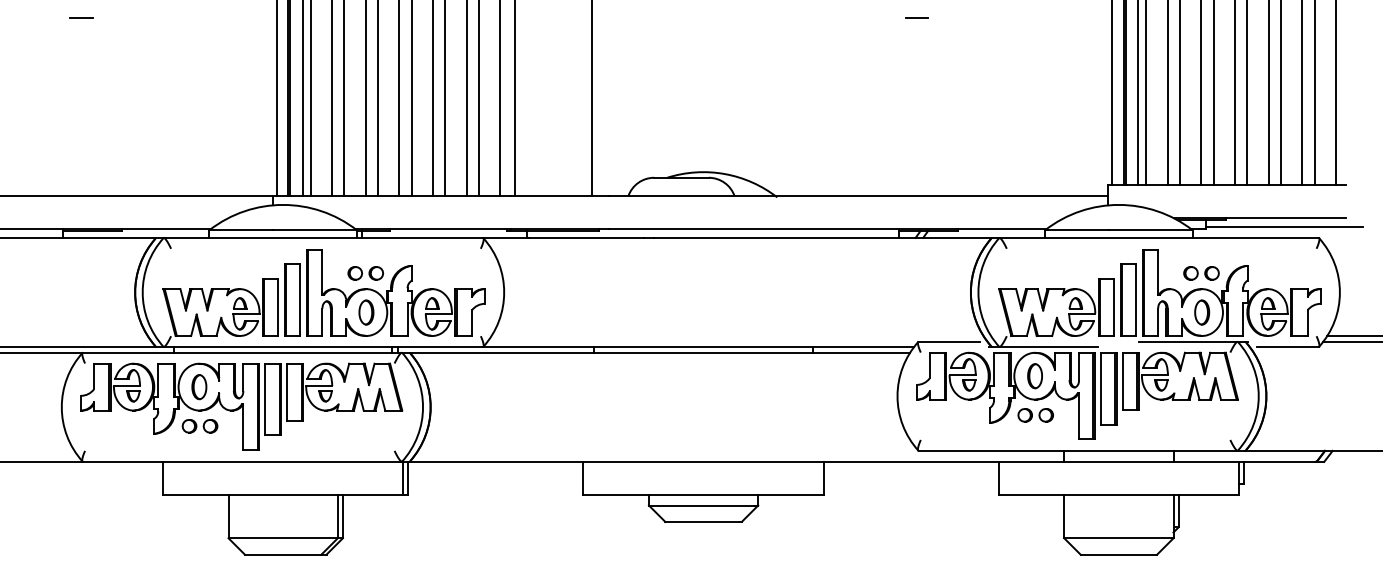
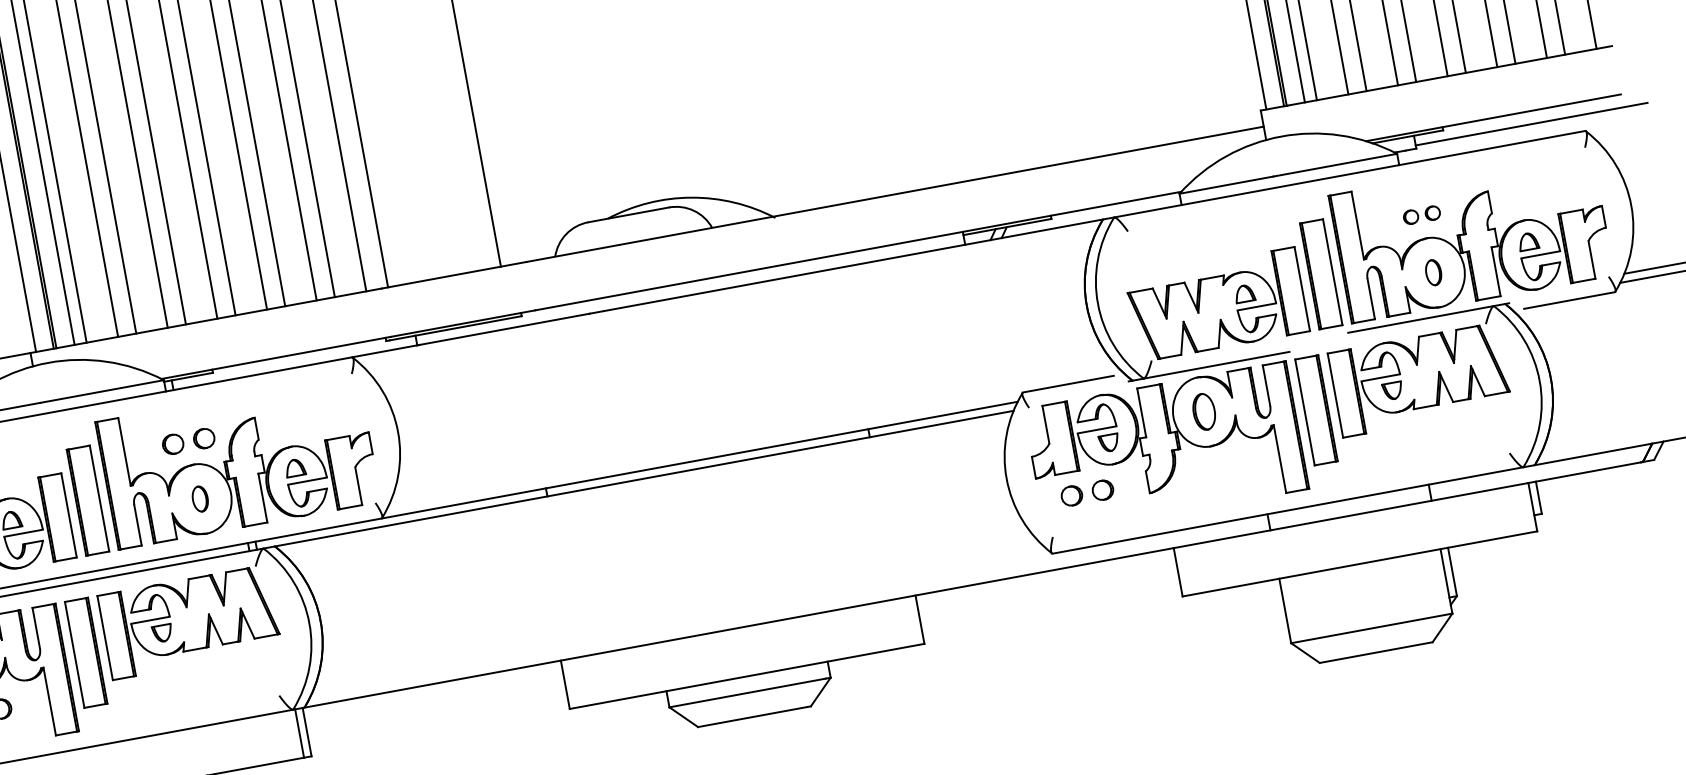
part: (1201, 273) -> (1421, 215), size x0.7
part: (366, 312) -> (200, 498), size x0.7
part: (1202, 312) -> (1434, 272), size x0.7
part: (1035, 415) -> (1087, 493), moved

